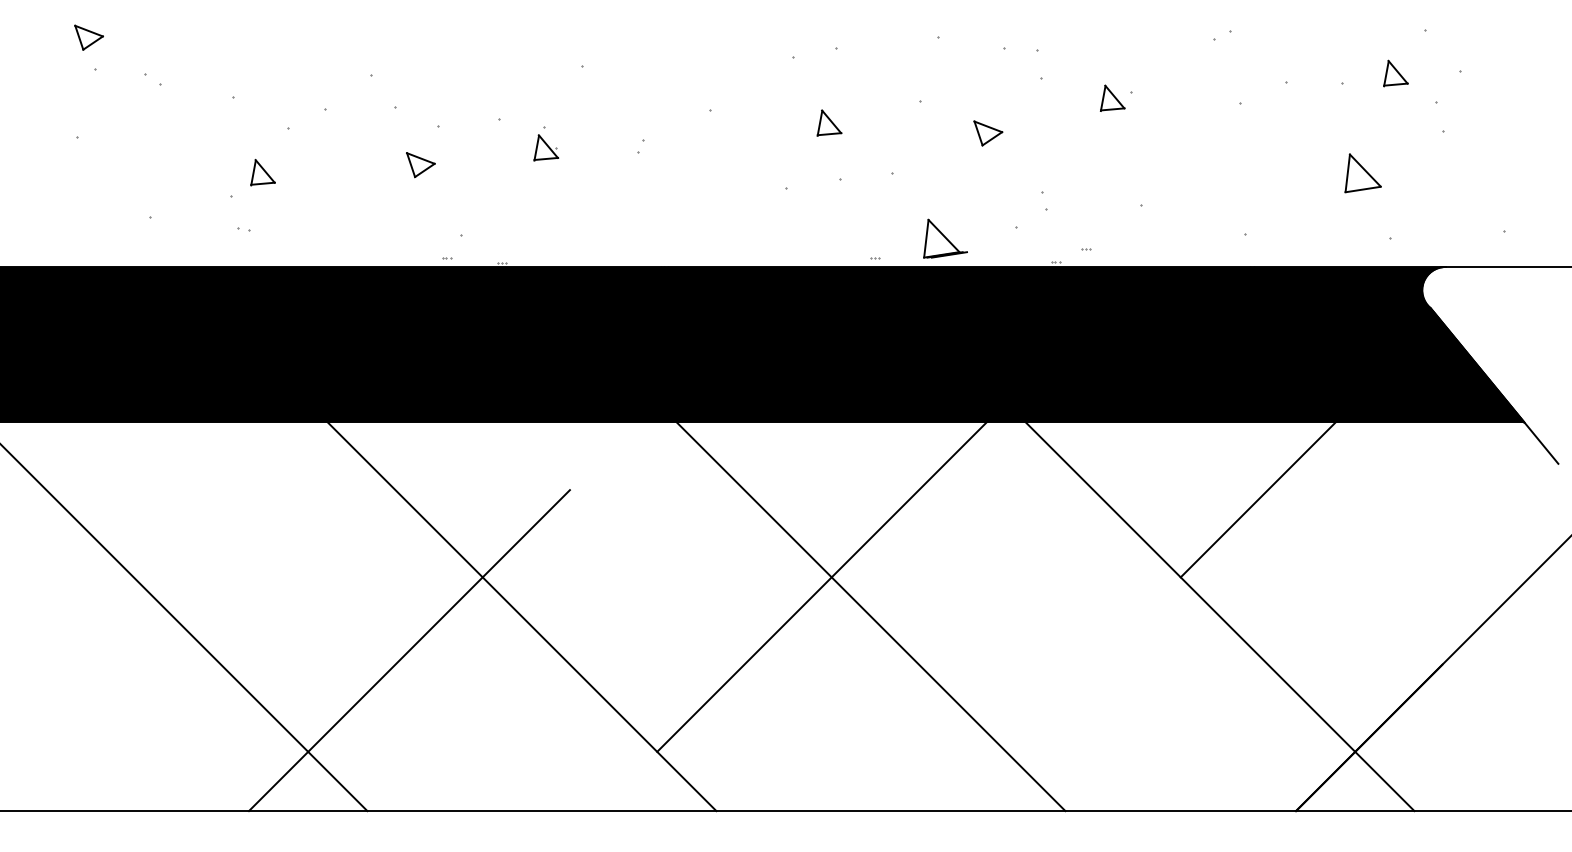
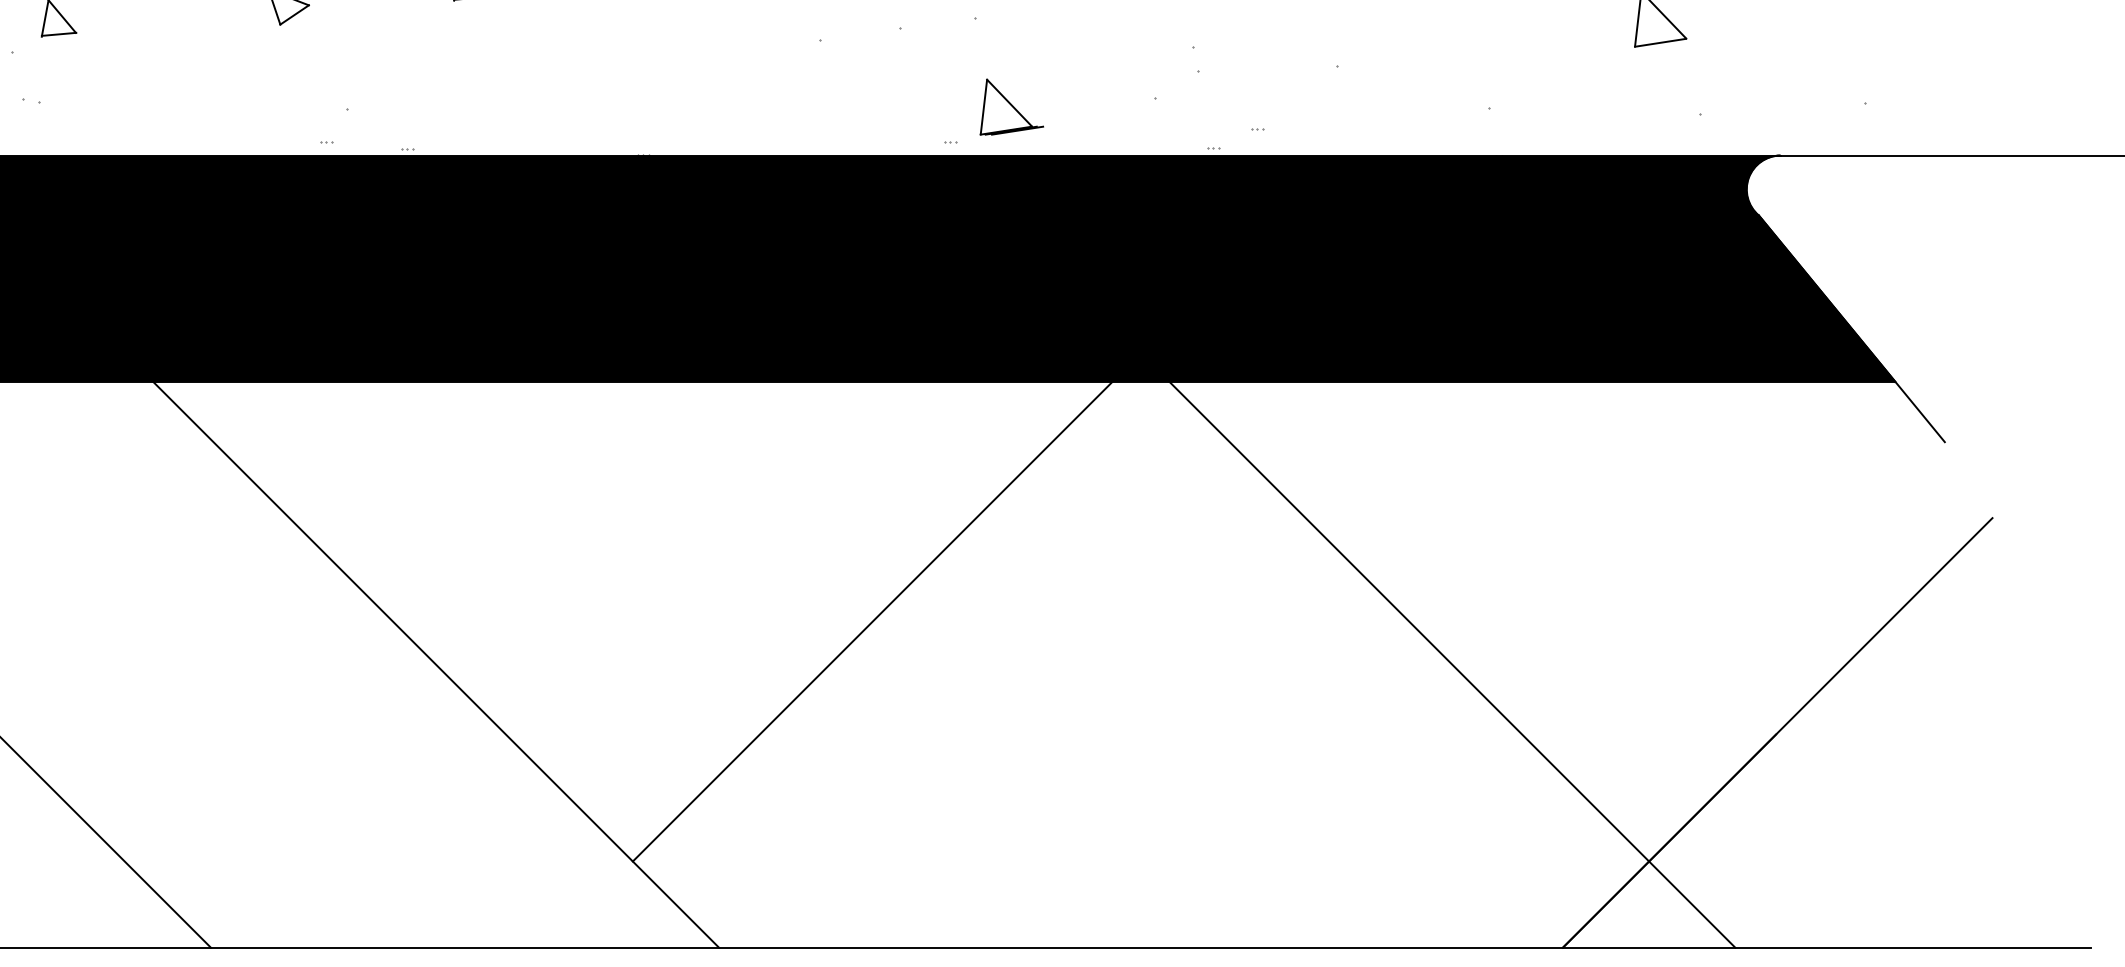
part: (945, 238) -> (1011, 106), moved
line: (1257, 499) -> (1506, 494), removed
line: (870, 616) -> (943, 664), removed
line: (408, 650) -> (270, 713), removed

